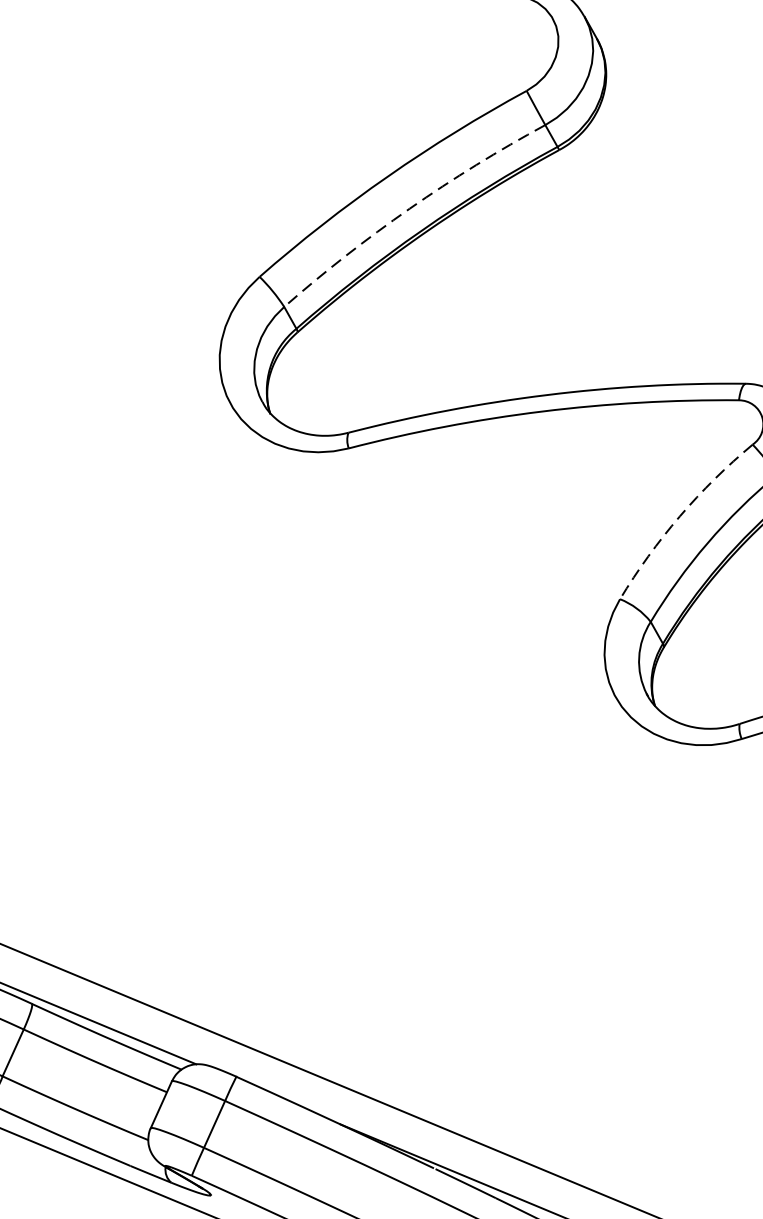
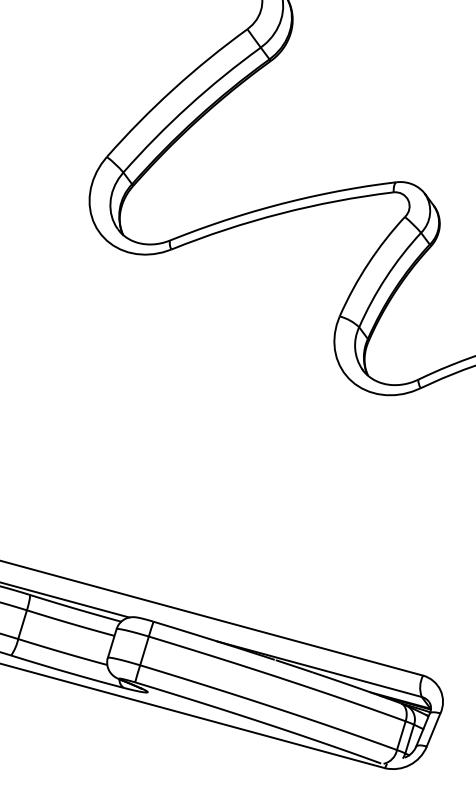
arc: (409, 209) -> (188, 106), dashed -> solid
arc: (680, 517) -> (368, 264), dashed -> solid

